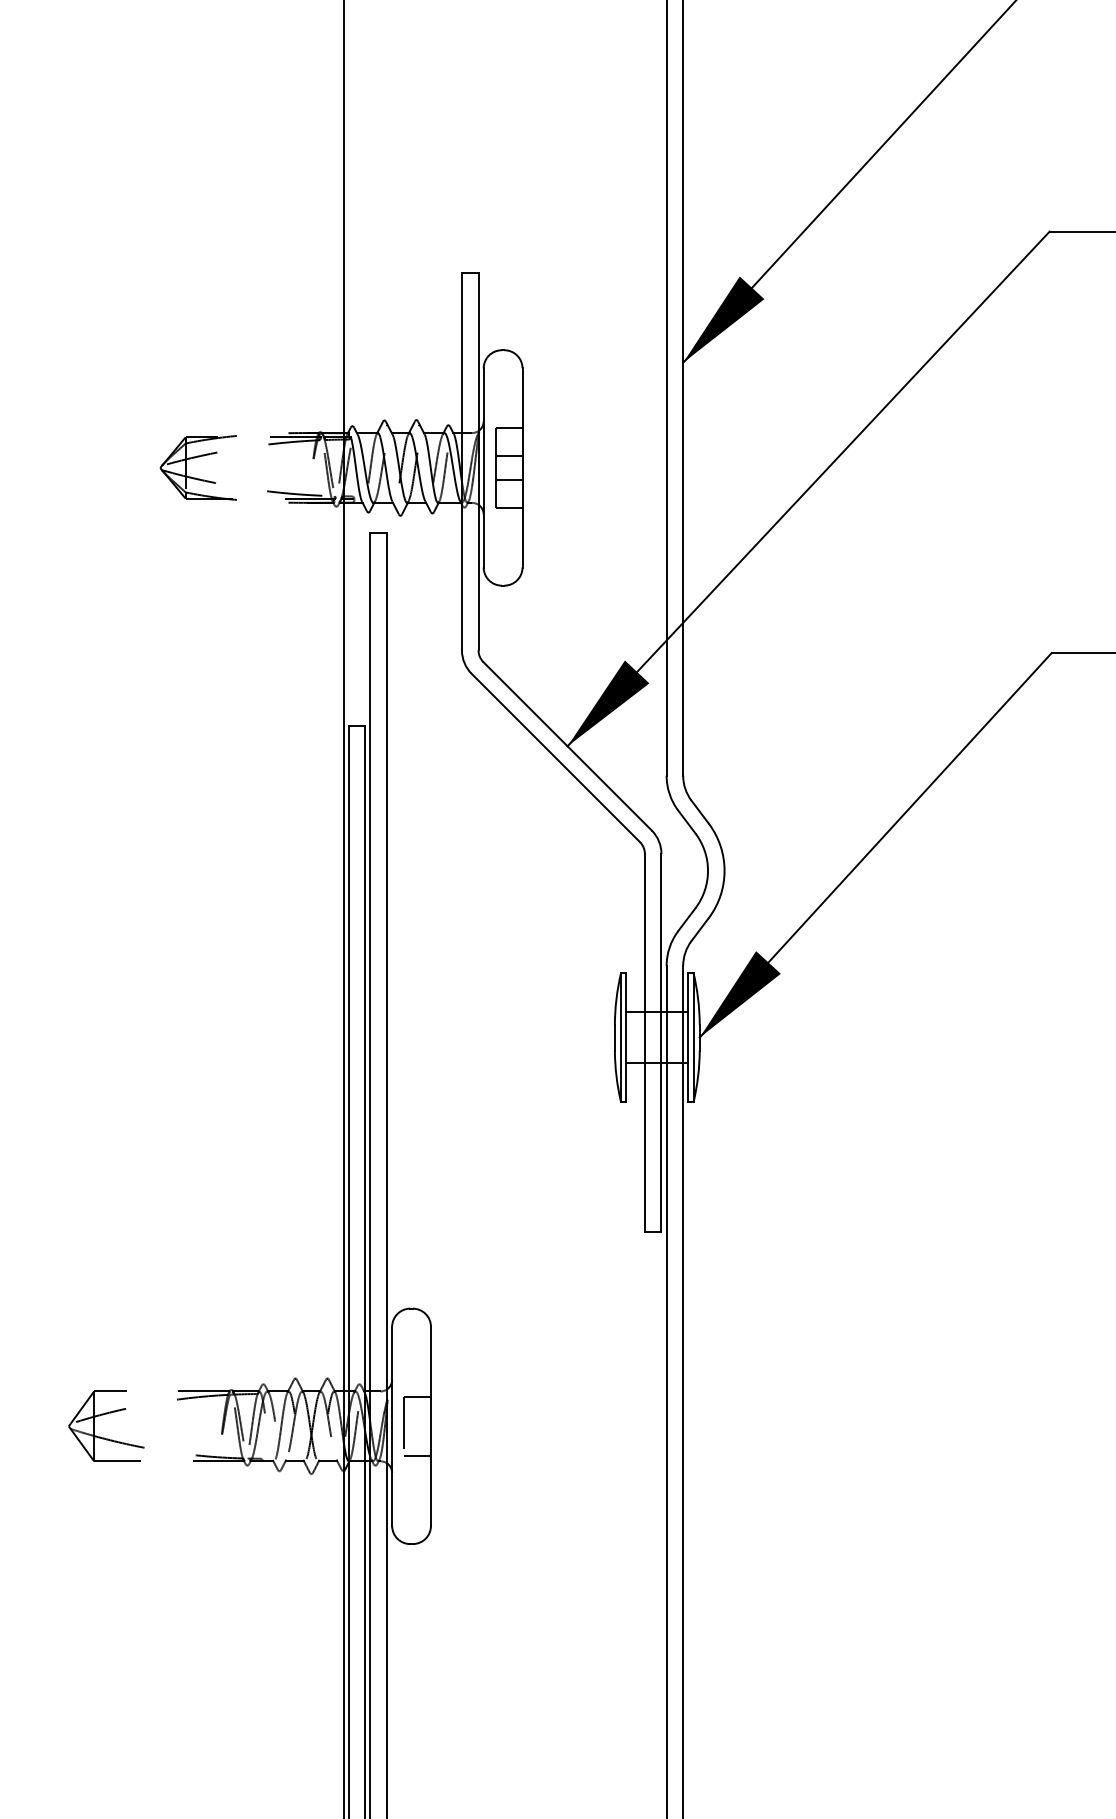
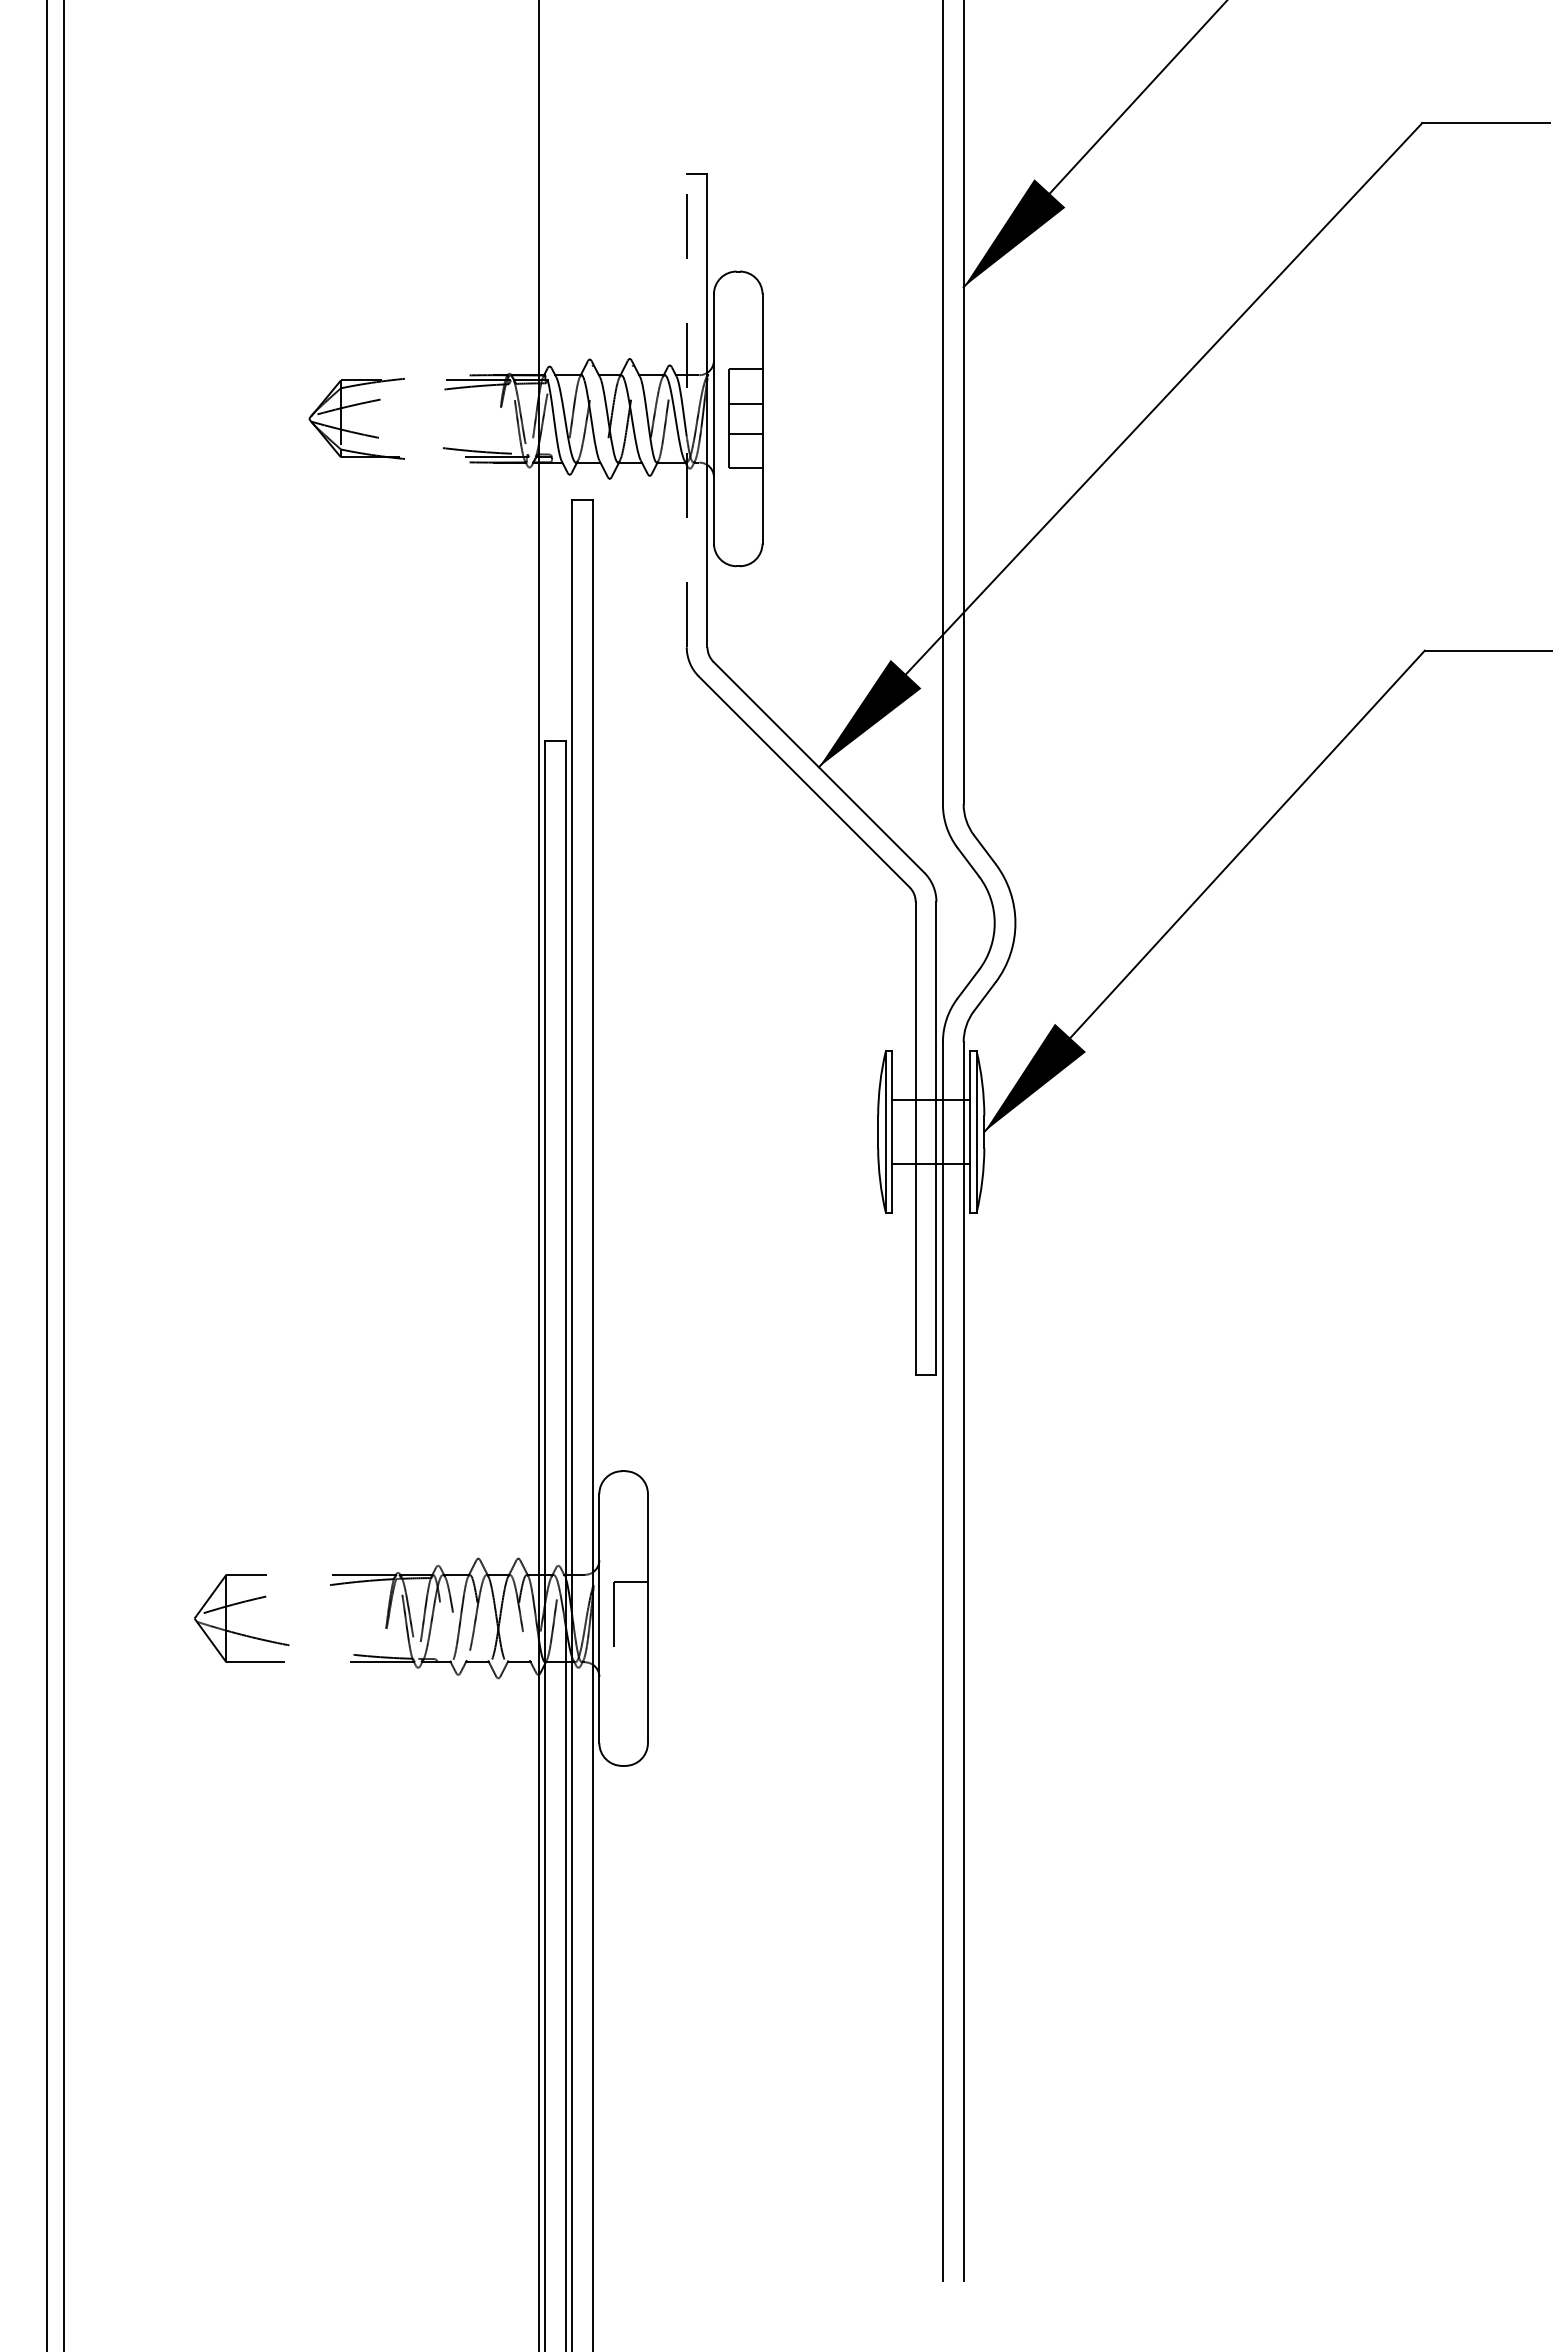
line: (461, 461) -> (686, 410), solid -> dashed
line: (417, 1455) -> (630, 1655), removed

